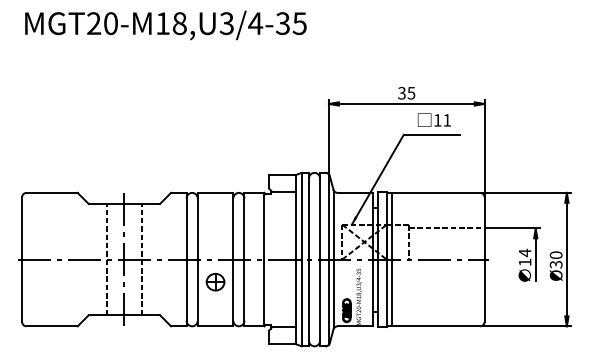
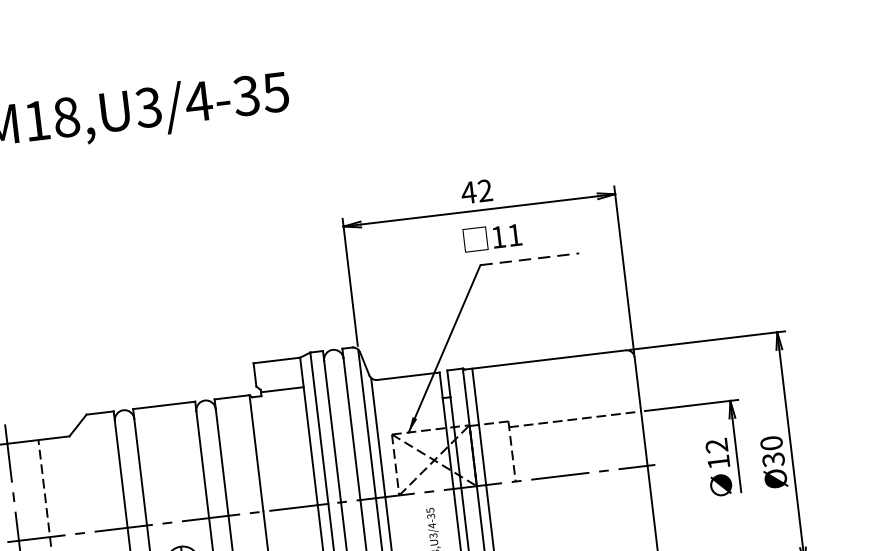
text: (406, 92) -> (476, 190), 35 -> 42
text: (433, 119) -> (490, 236), moved
line: (432, 134) -> (530, 258), solid -> dashed
text: (524, 252) -> (715, 445), 14 -> 12

